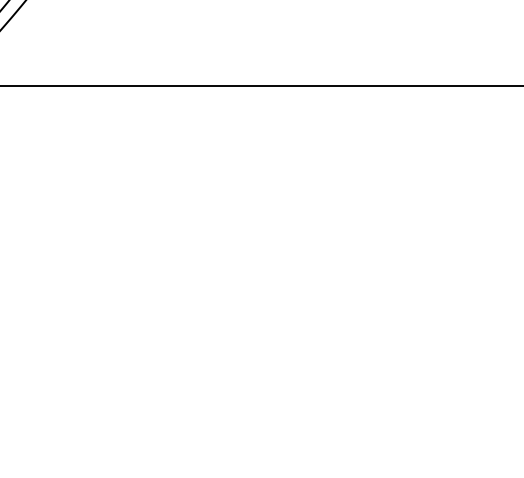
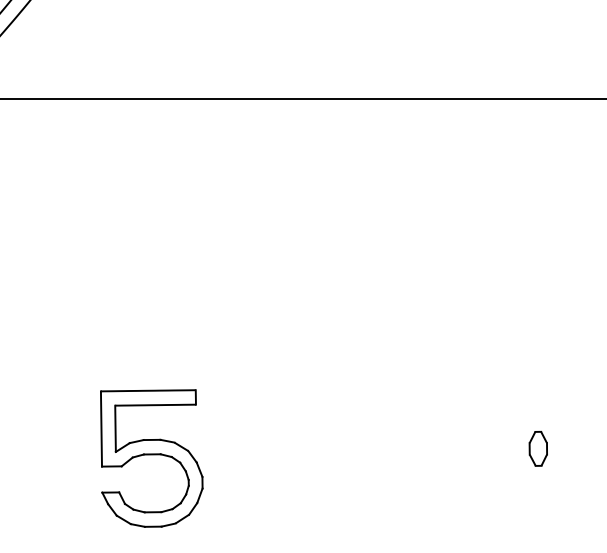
part: (464, 387) -> (537, 448), added
part: (130, 396) -> (151, 458), added

